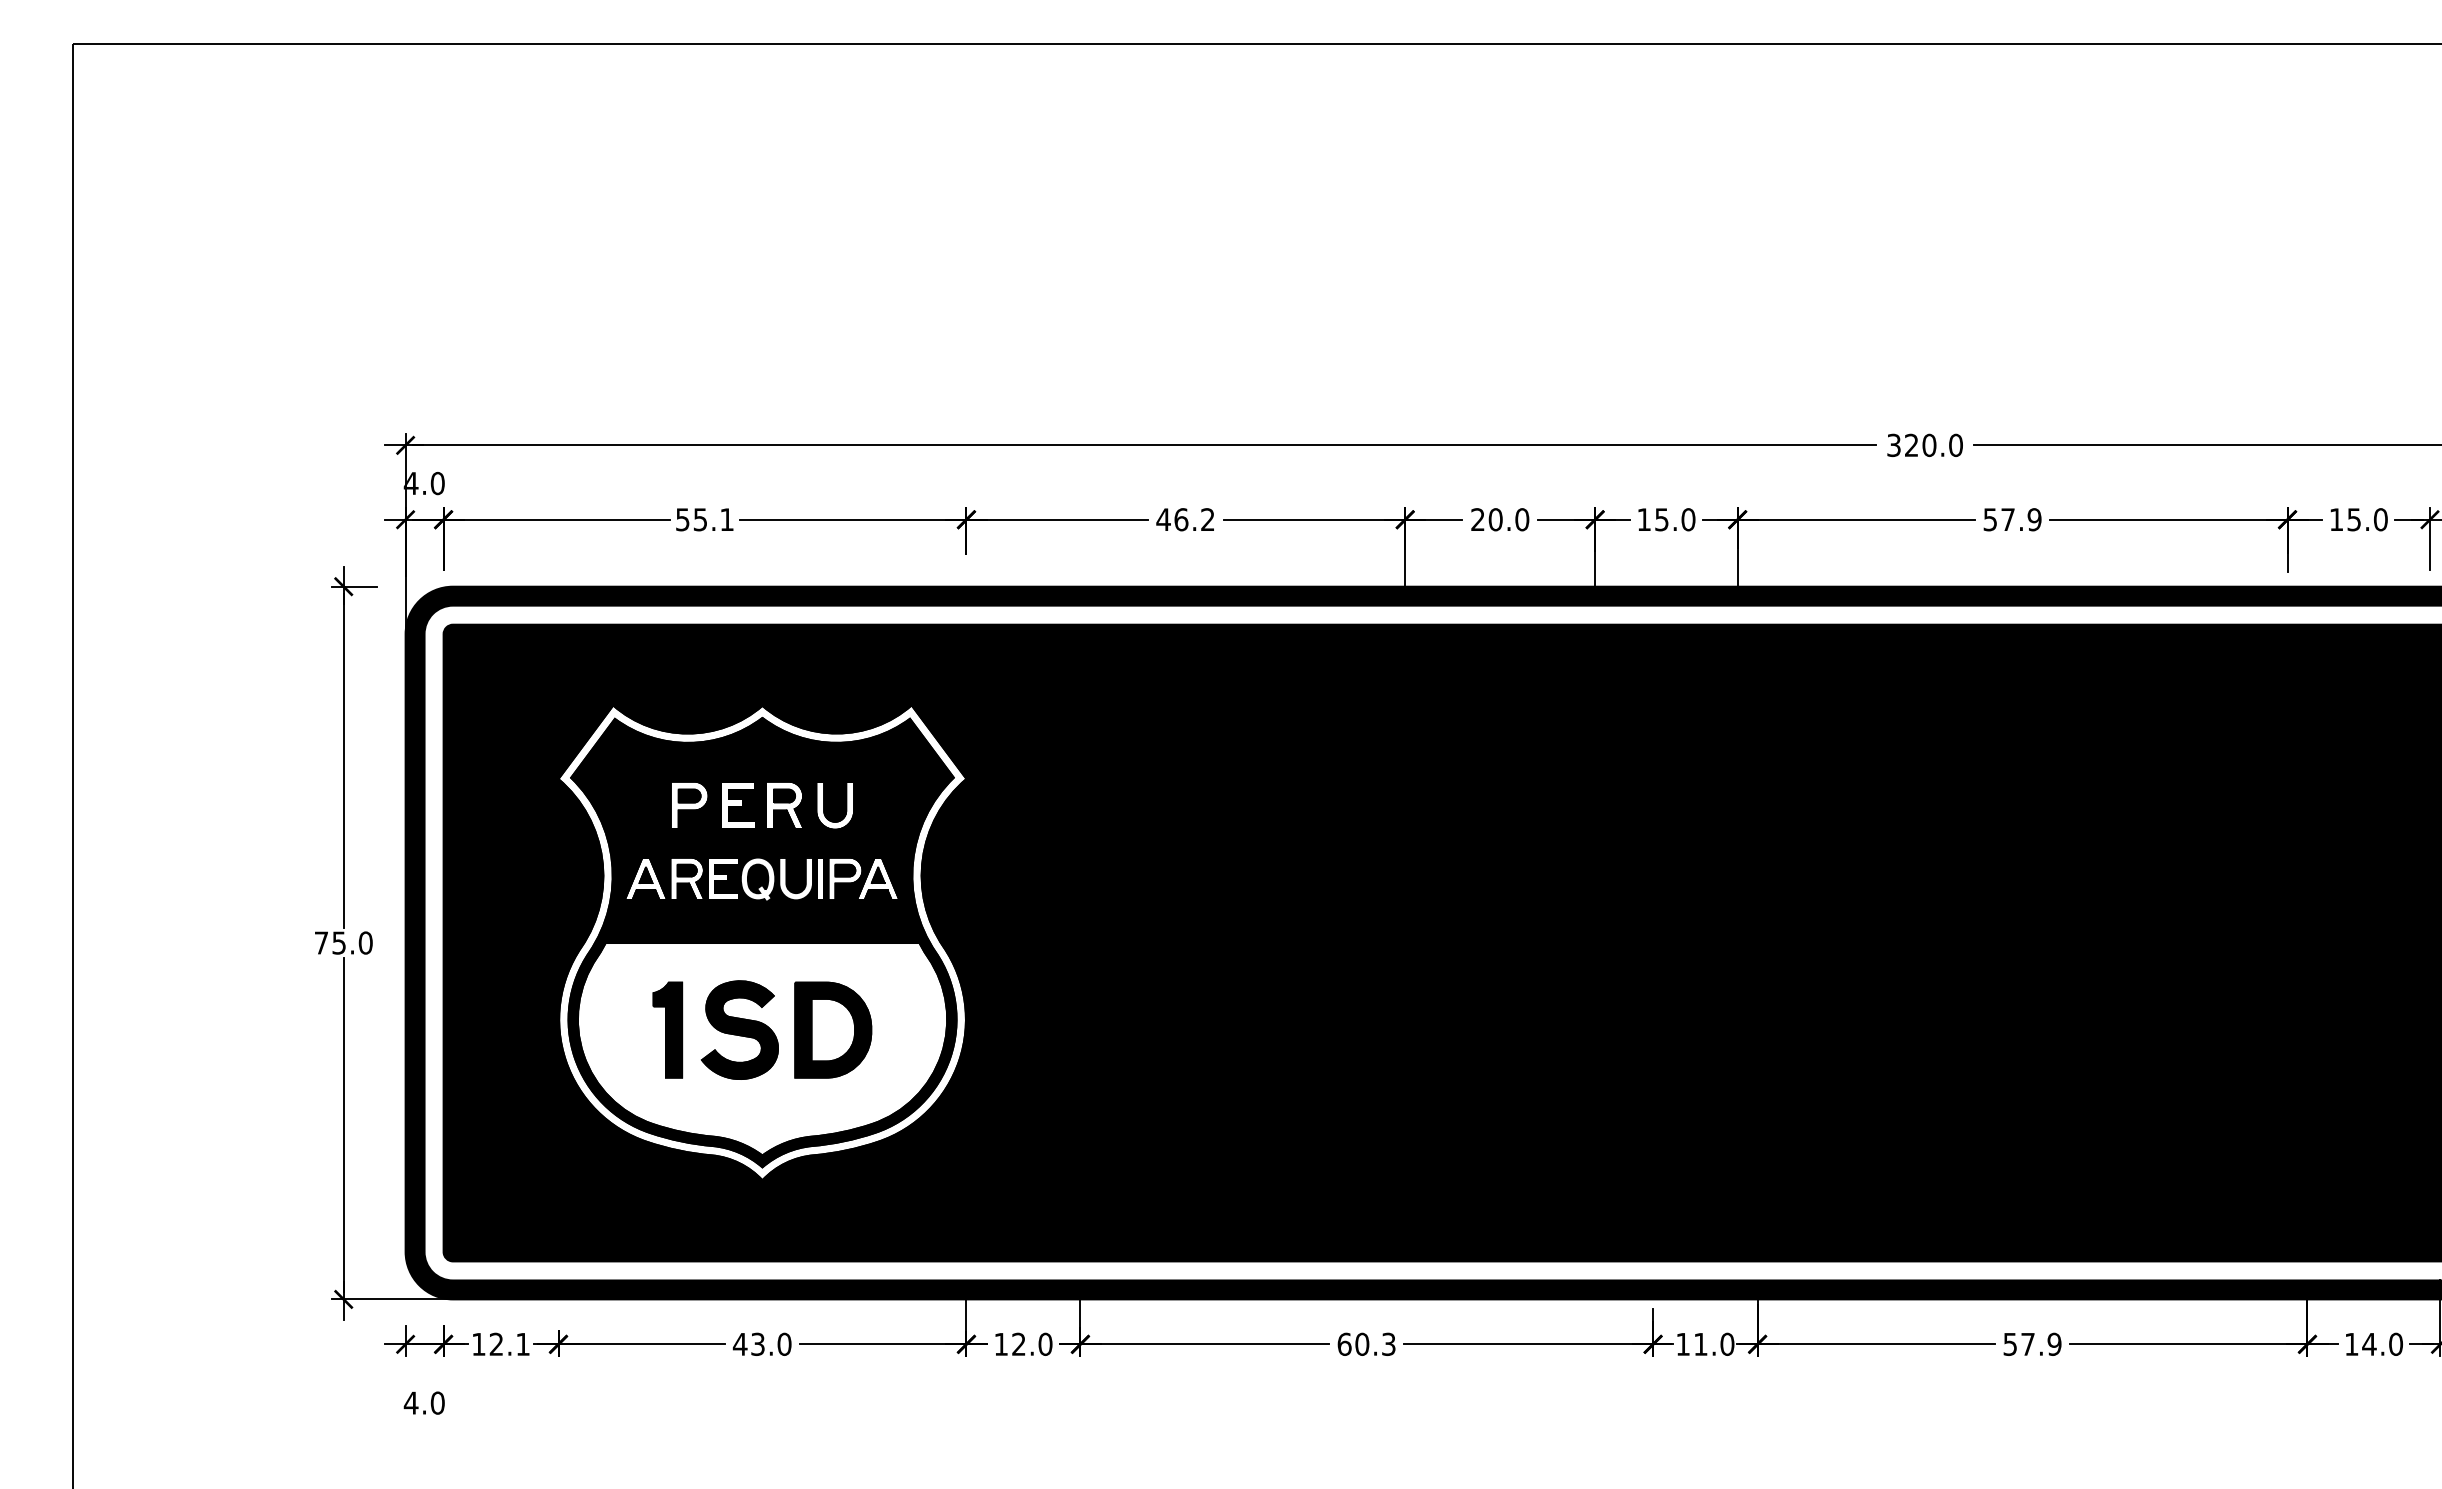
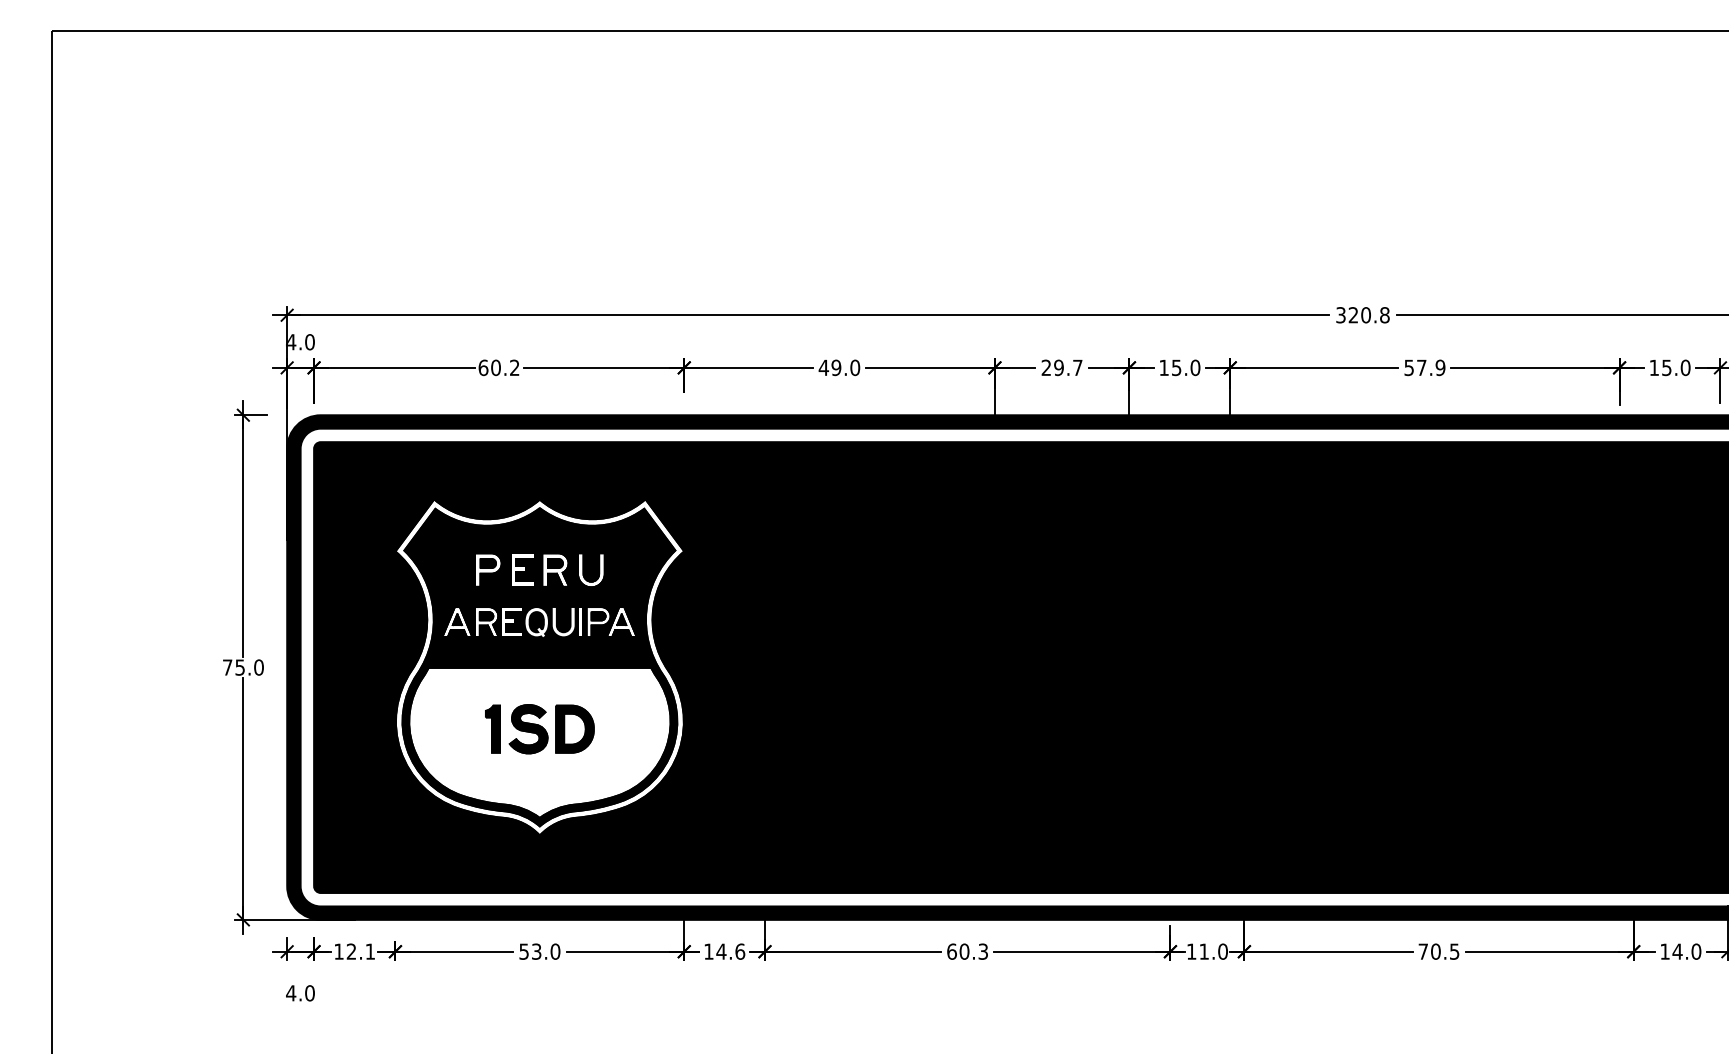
text: (1955, 445) -> (1384, 315), 320.0 -> 320.8
text: (704, 519) -> (498, 367), 55.1 -> 60.2
text: (1194, 519) -> (845, 367), 46.2 -> 49.0
text: (1508, 519) -> (1068, 367), 20.0 -> 29.7
part: (762, 1029) -> (539, 728), size x0.7
text: (1031, 1343) -> (730, 951), 12.0 -> 14.6
text: (2032, 1343) -> (1439, 951), 57.9 -> 70.5
text: (739, 1344) -> (523, 951), 43.0 -> 53.0

